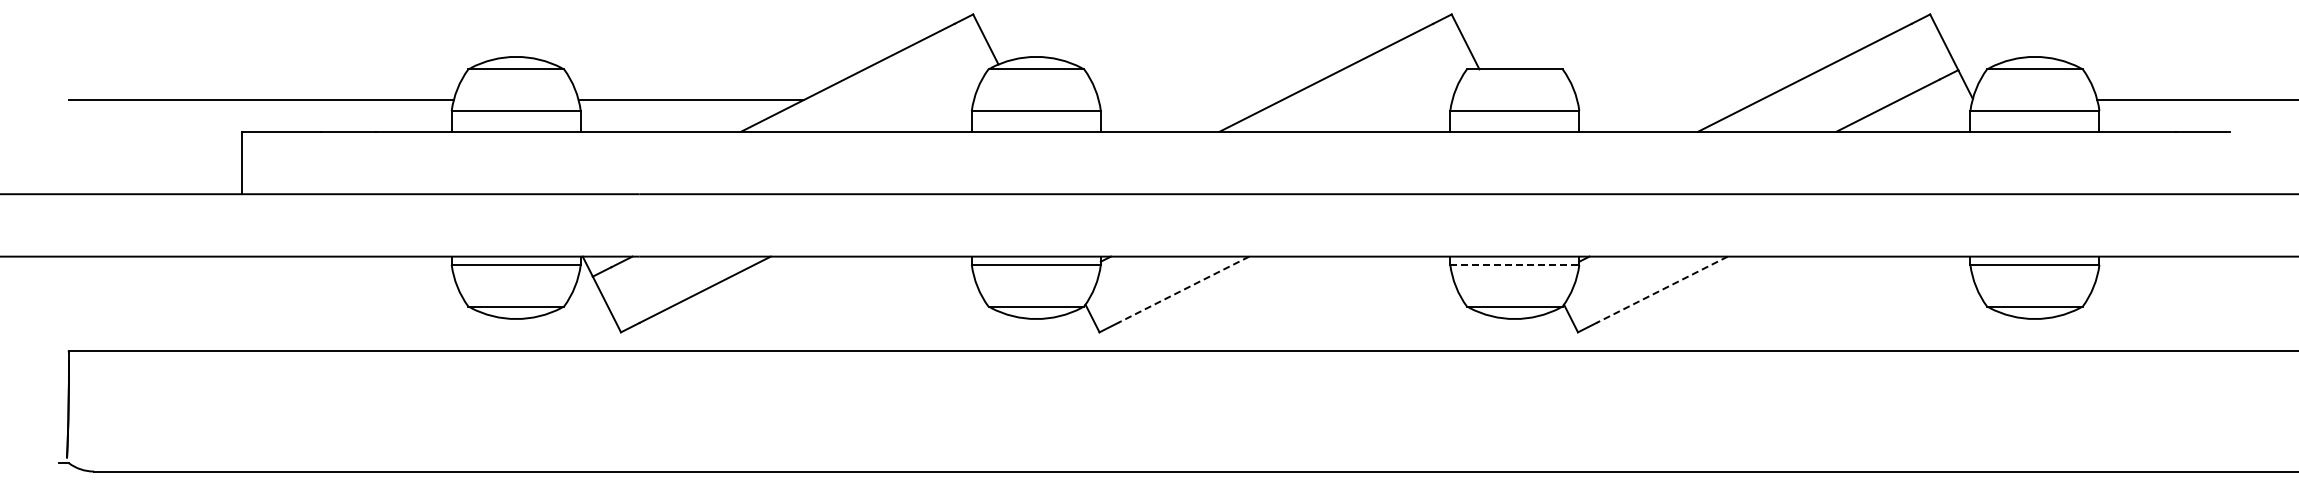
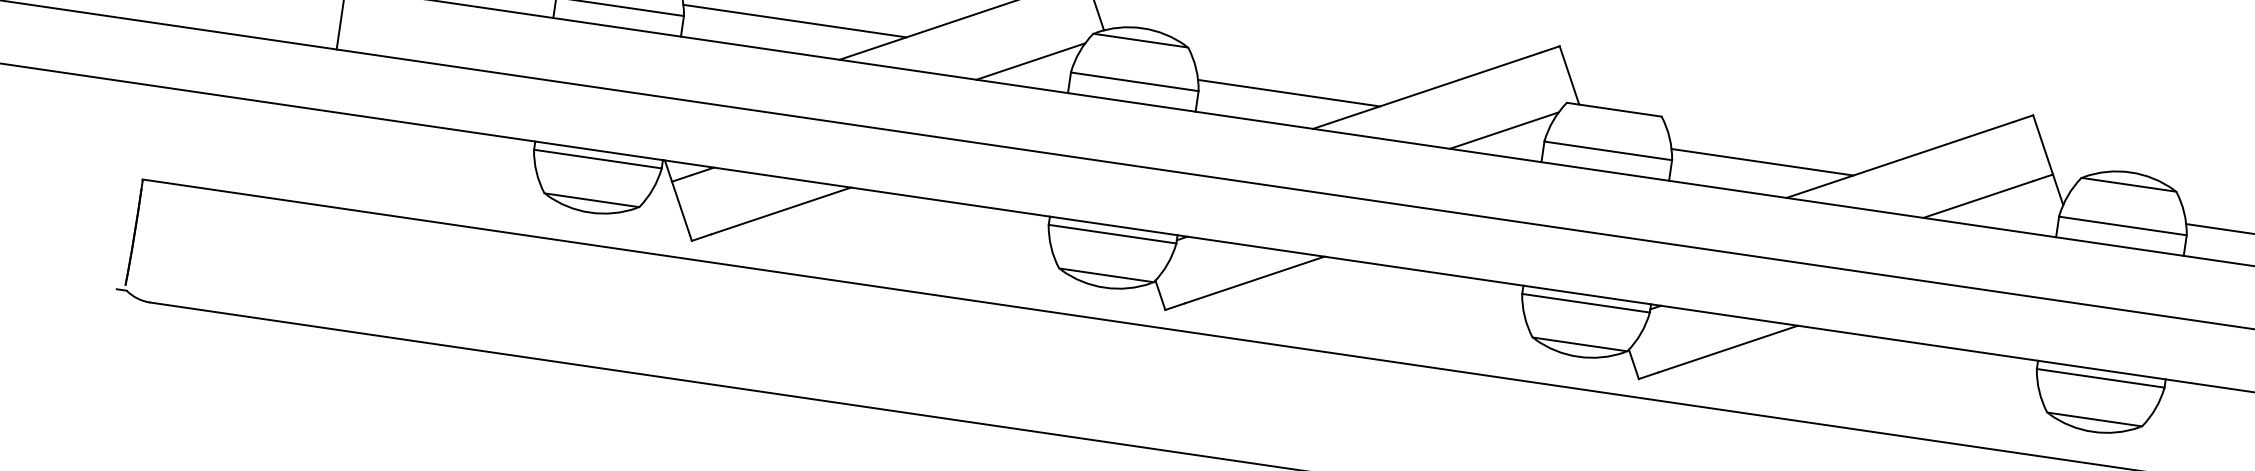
line: (1190, 99) -> (1288, 92), added
line: (1669, 99) -> (1762, 161), added
line: (930, 105) -> (1030, 61), added
line: (1408, 105) -> (1503, 130), added
line: (1515, 264) -> (1586, 302), dashed -> solid
line: (1183, 289) -> (1254, 279), dashed -> solid
line: (1662, 289) -> (1728, 348), dashed -> solid

